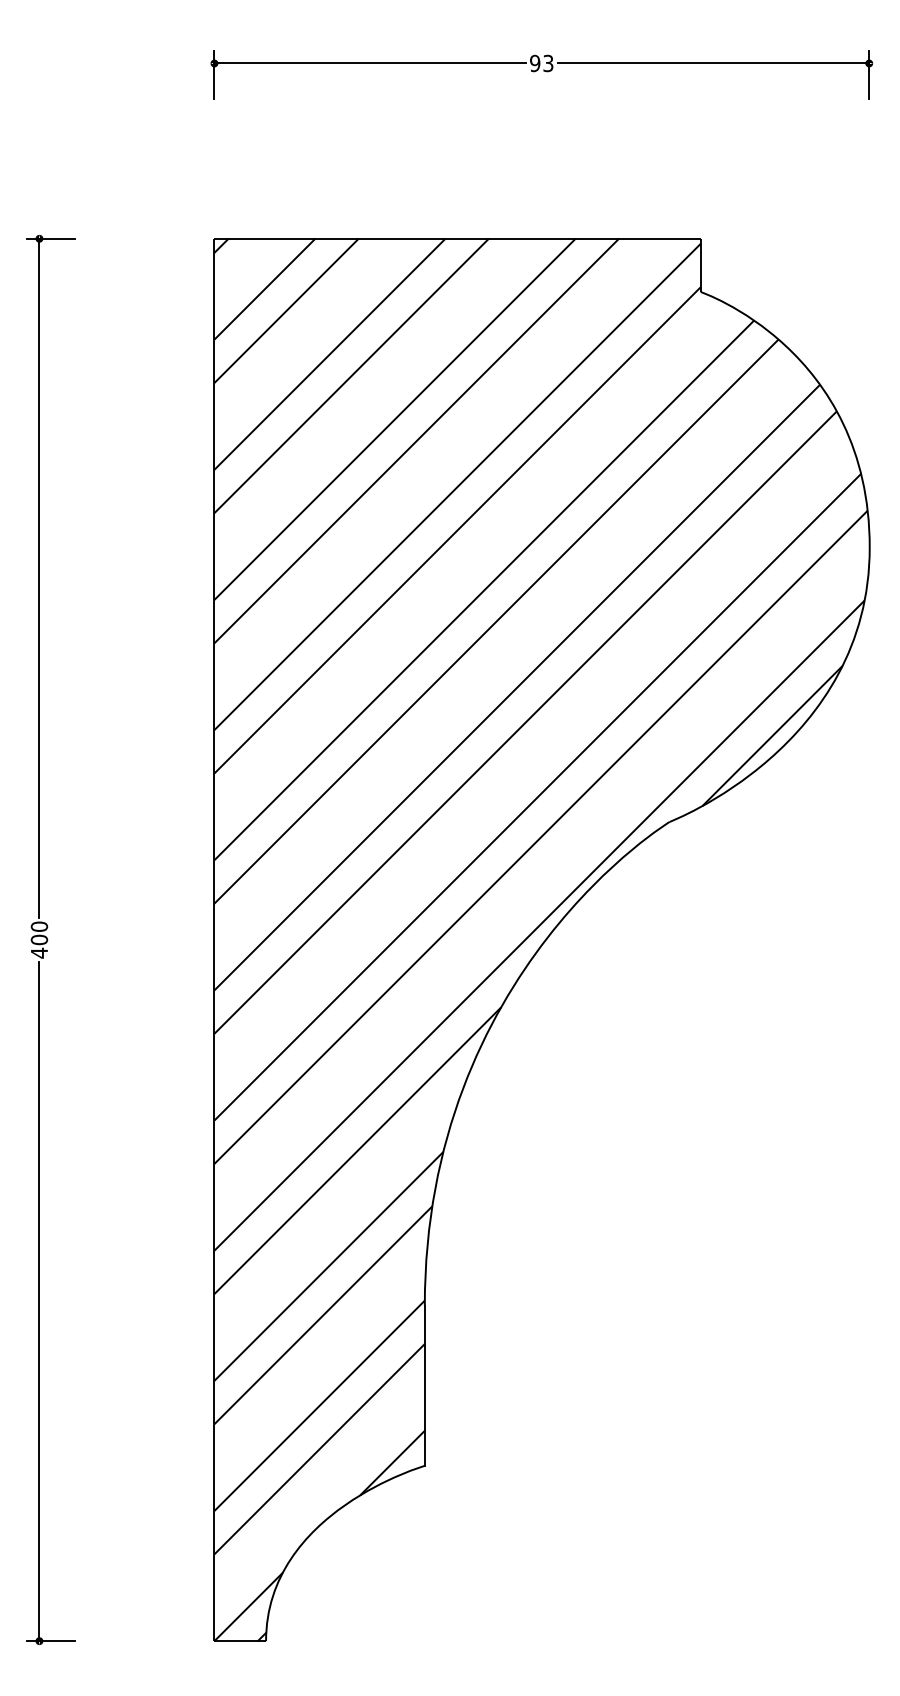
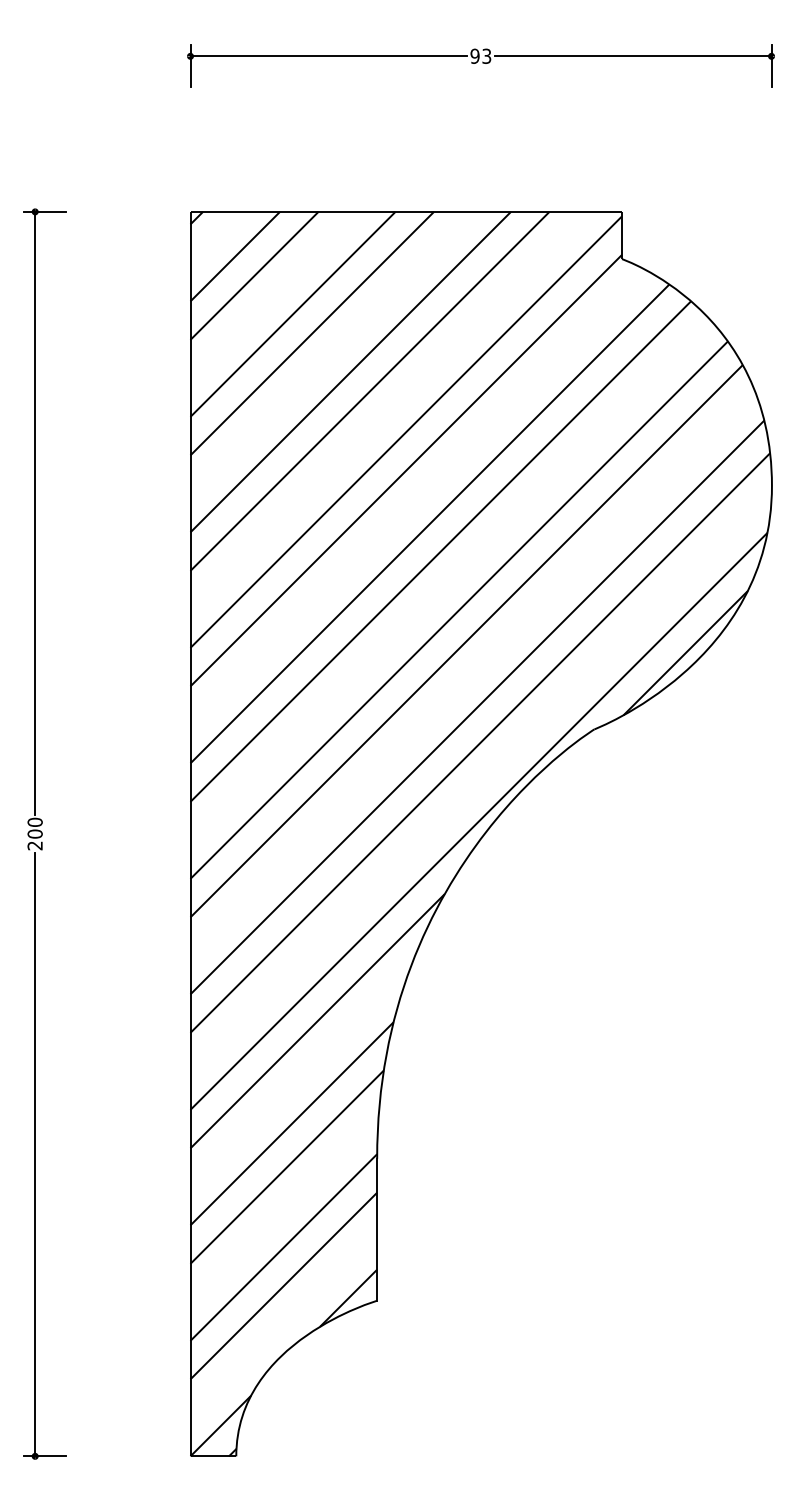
text: (38, 952) -> (34, 845), 400 -> 200

